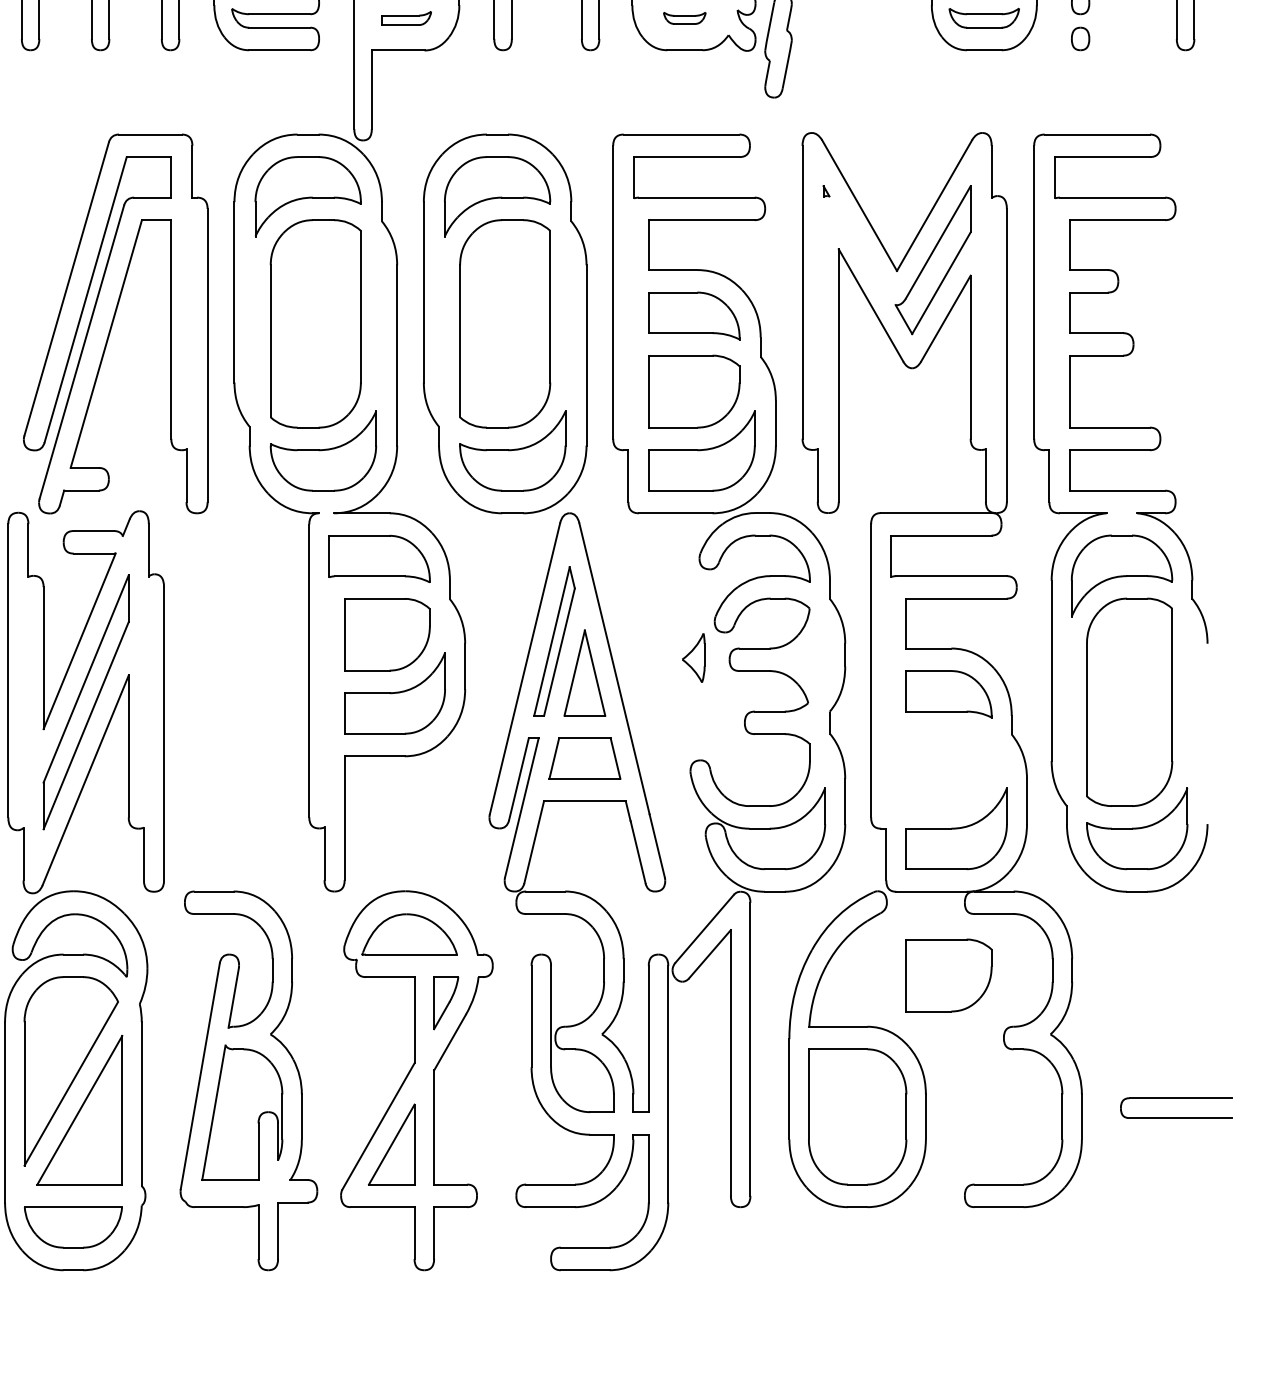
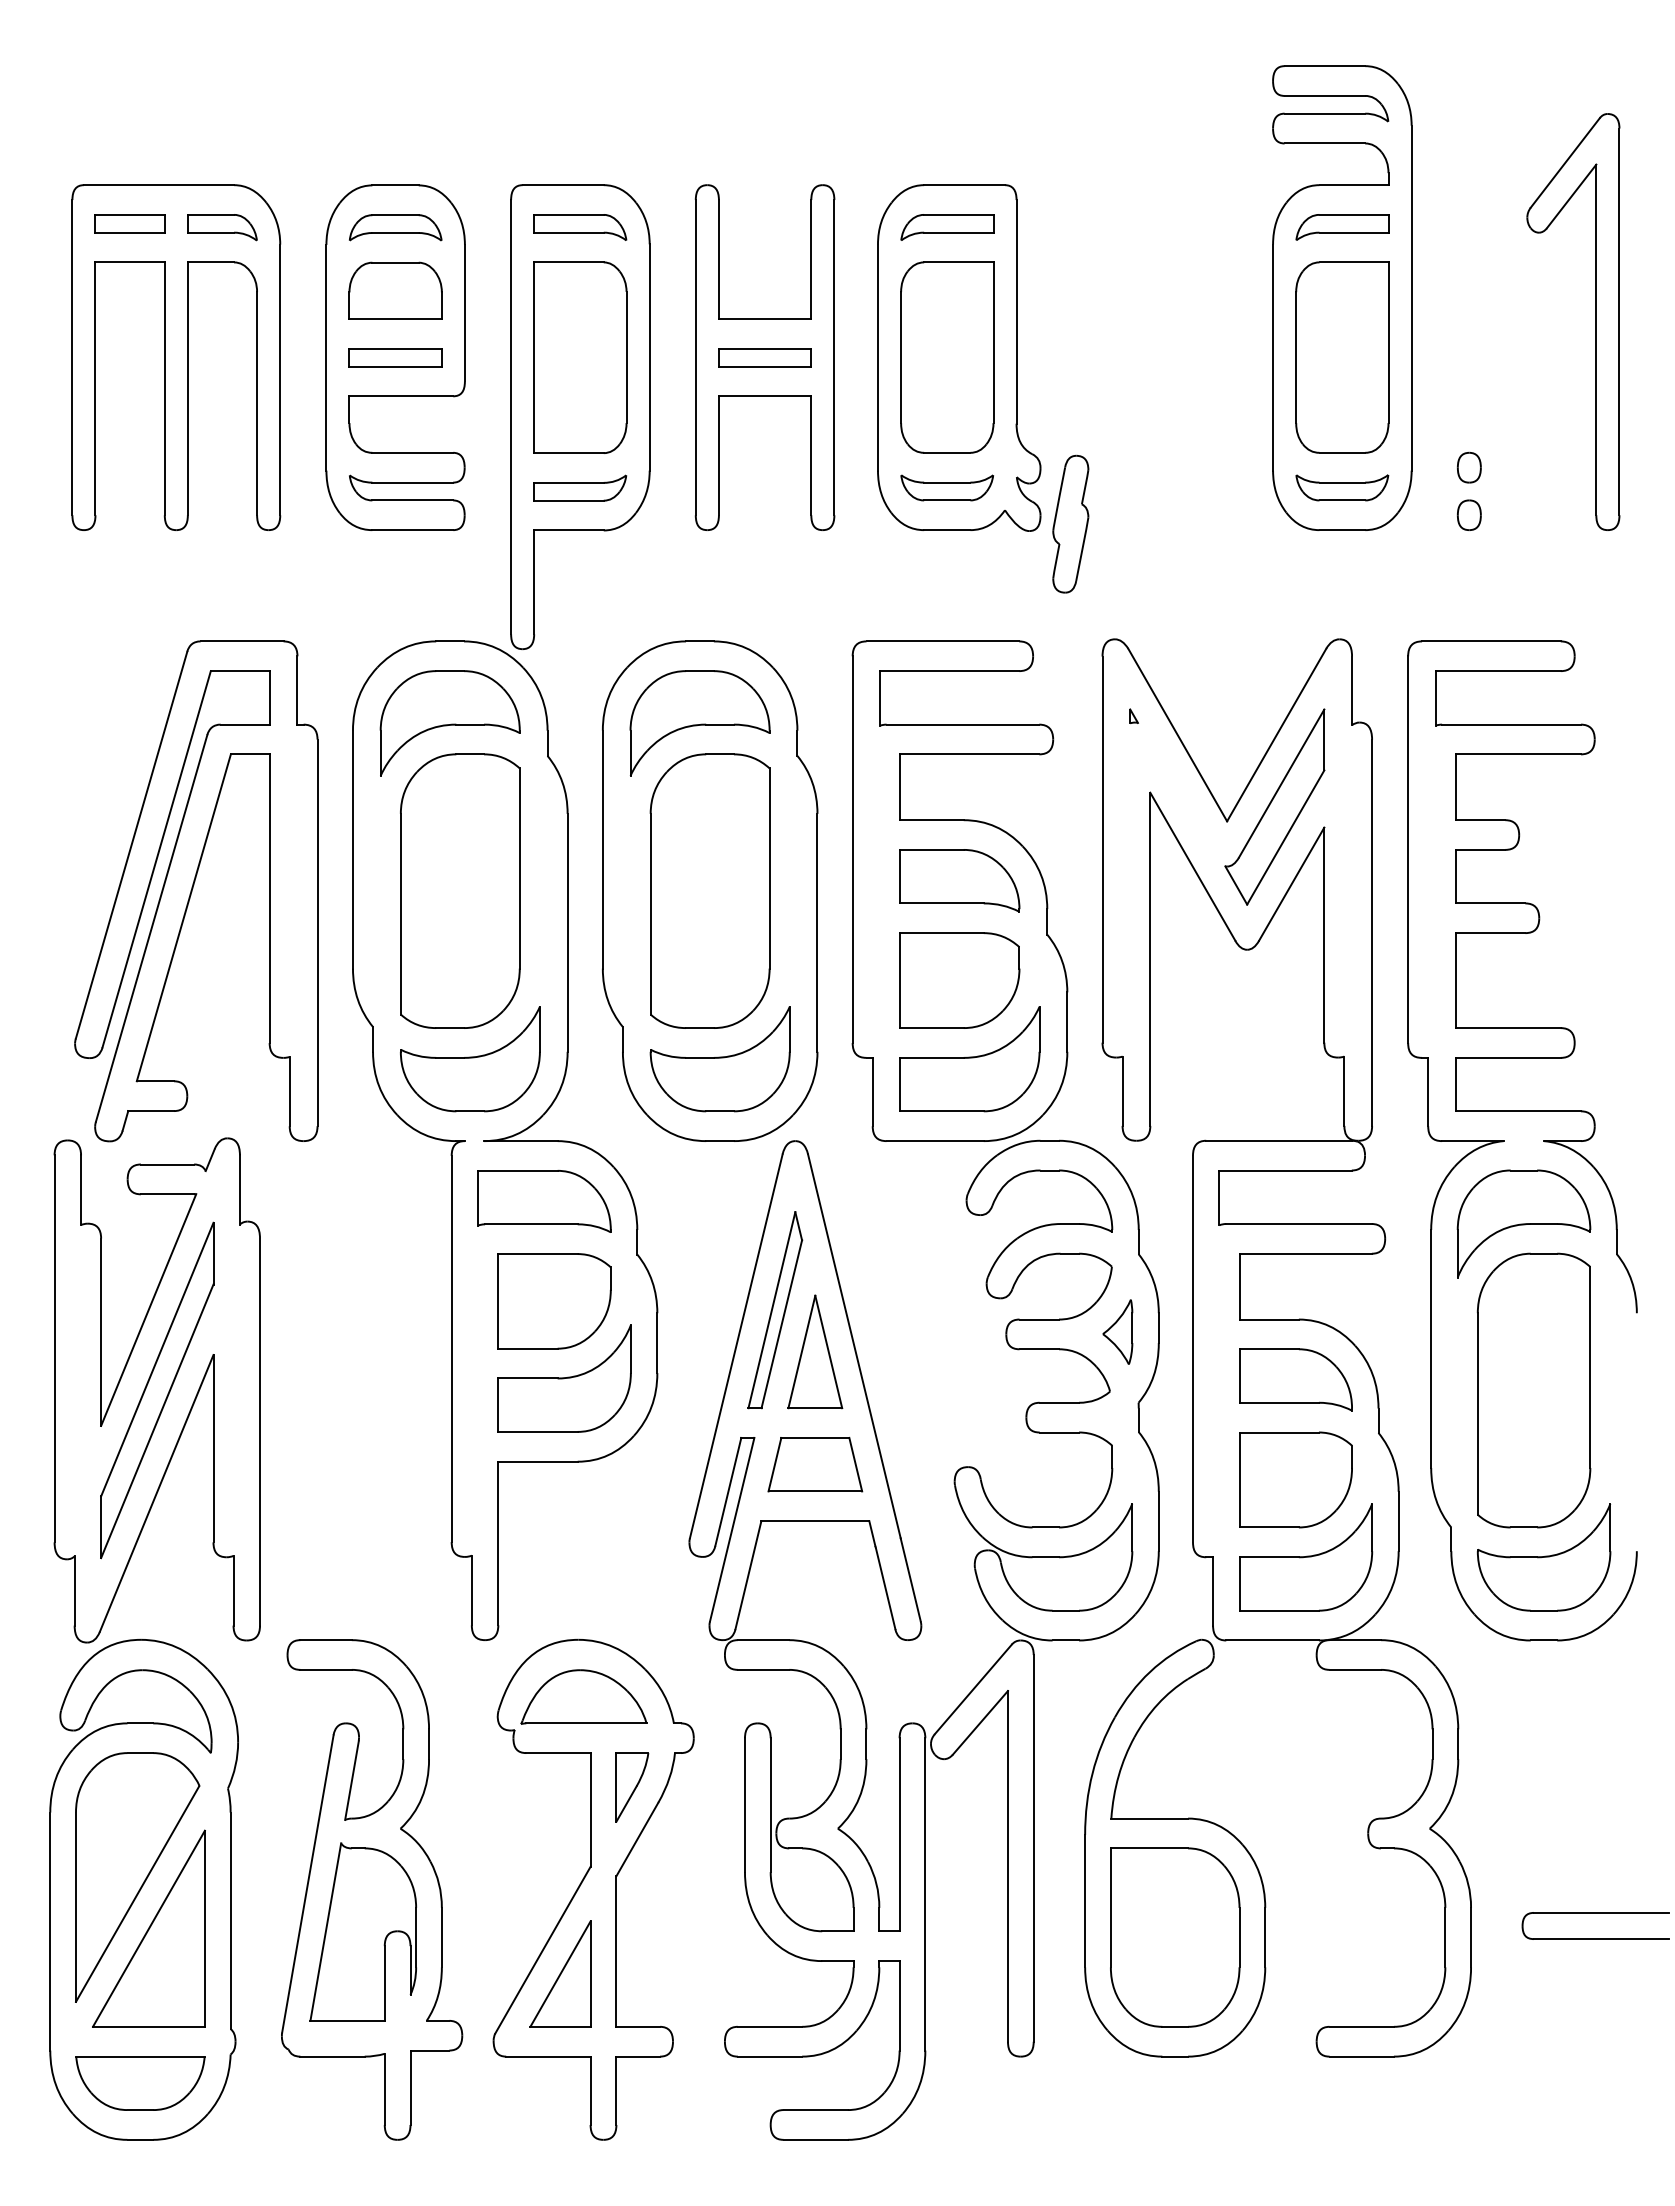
part: (406, 17) -> (580, 487), size x1.43
part: (684, 17) -> (946, 487), size x1.67
part: (693, 657) -> (1117, 1331), moved
part: (948, 975) -> (1295, 1479), moved

